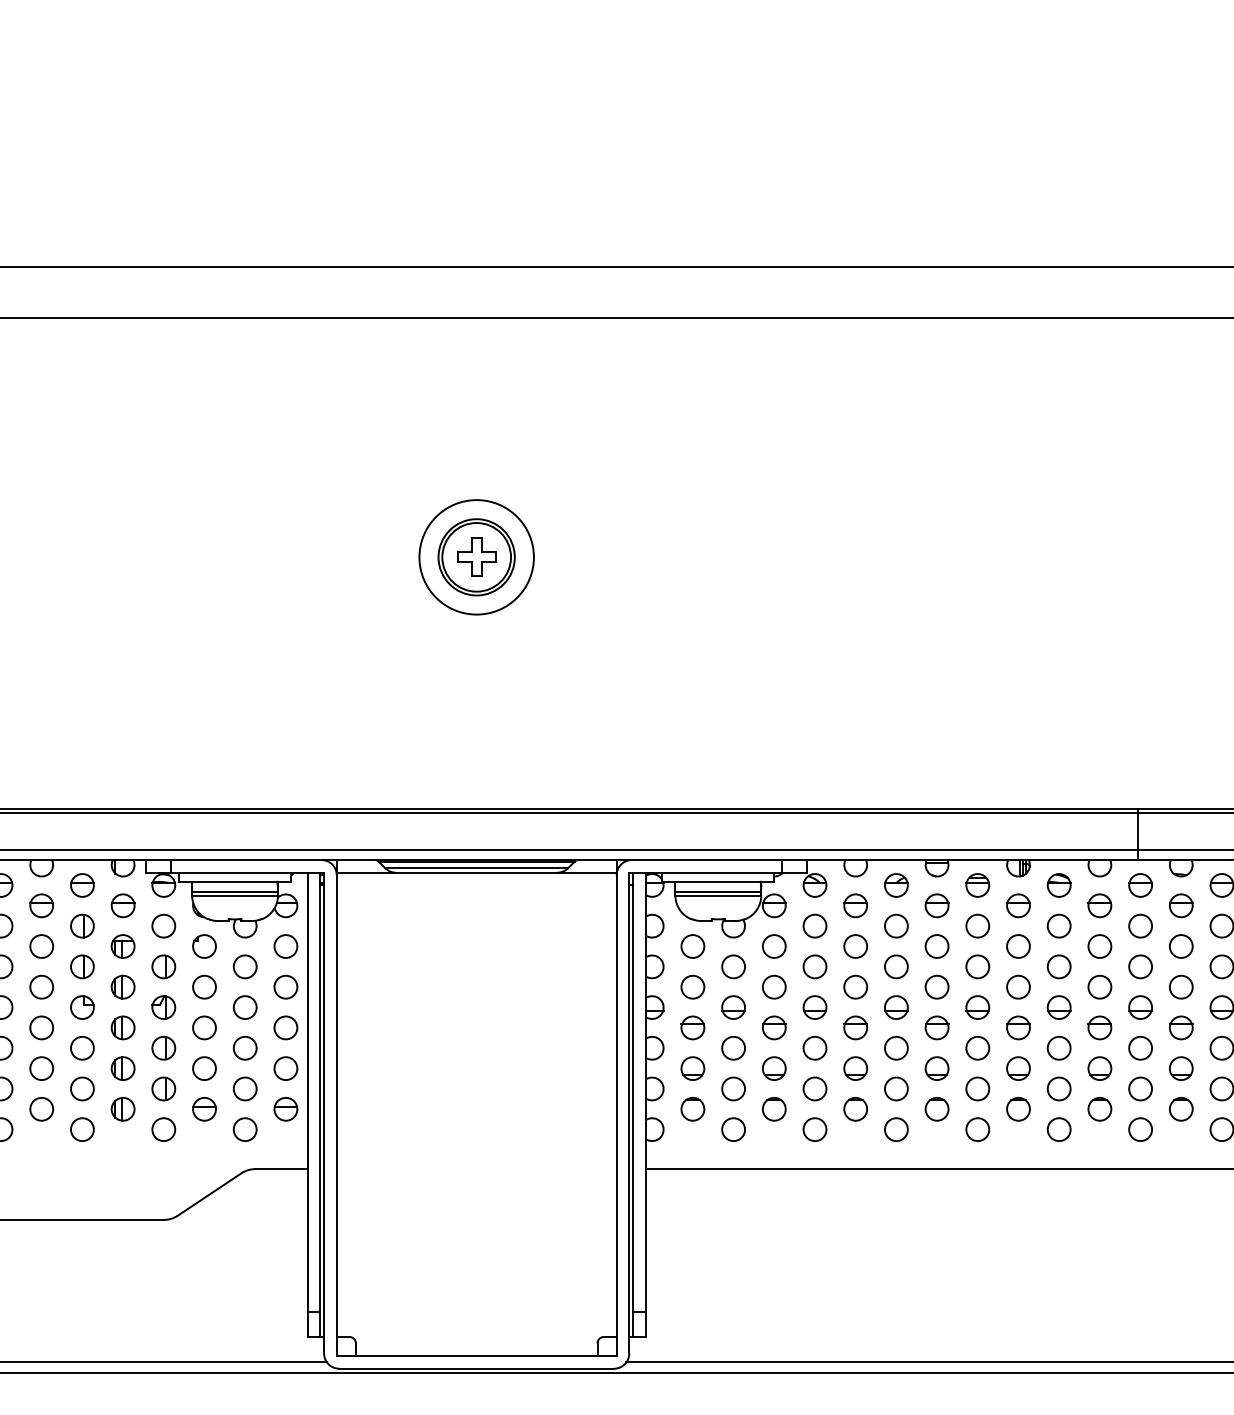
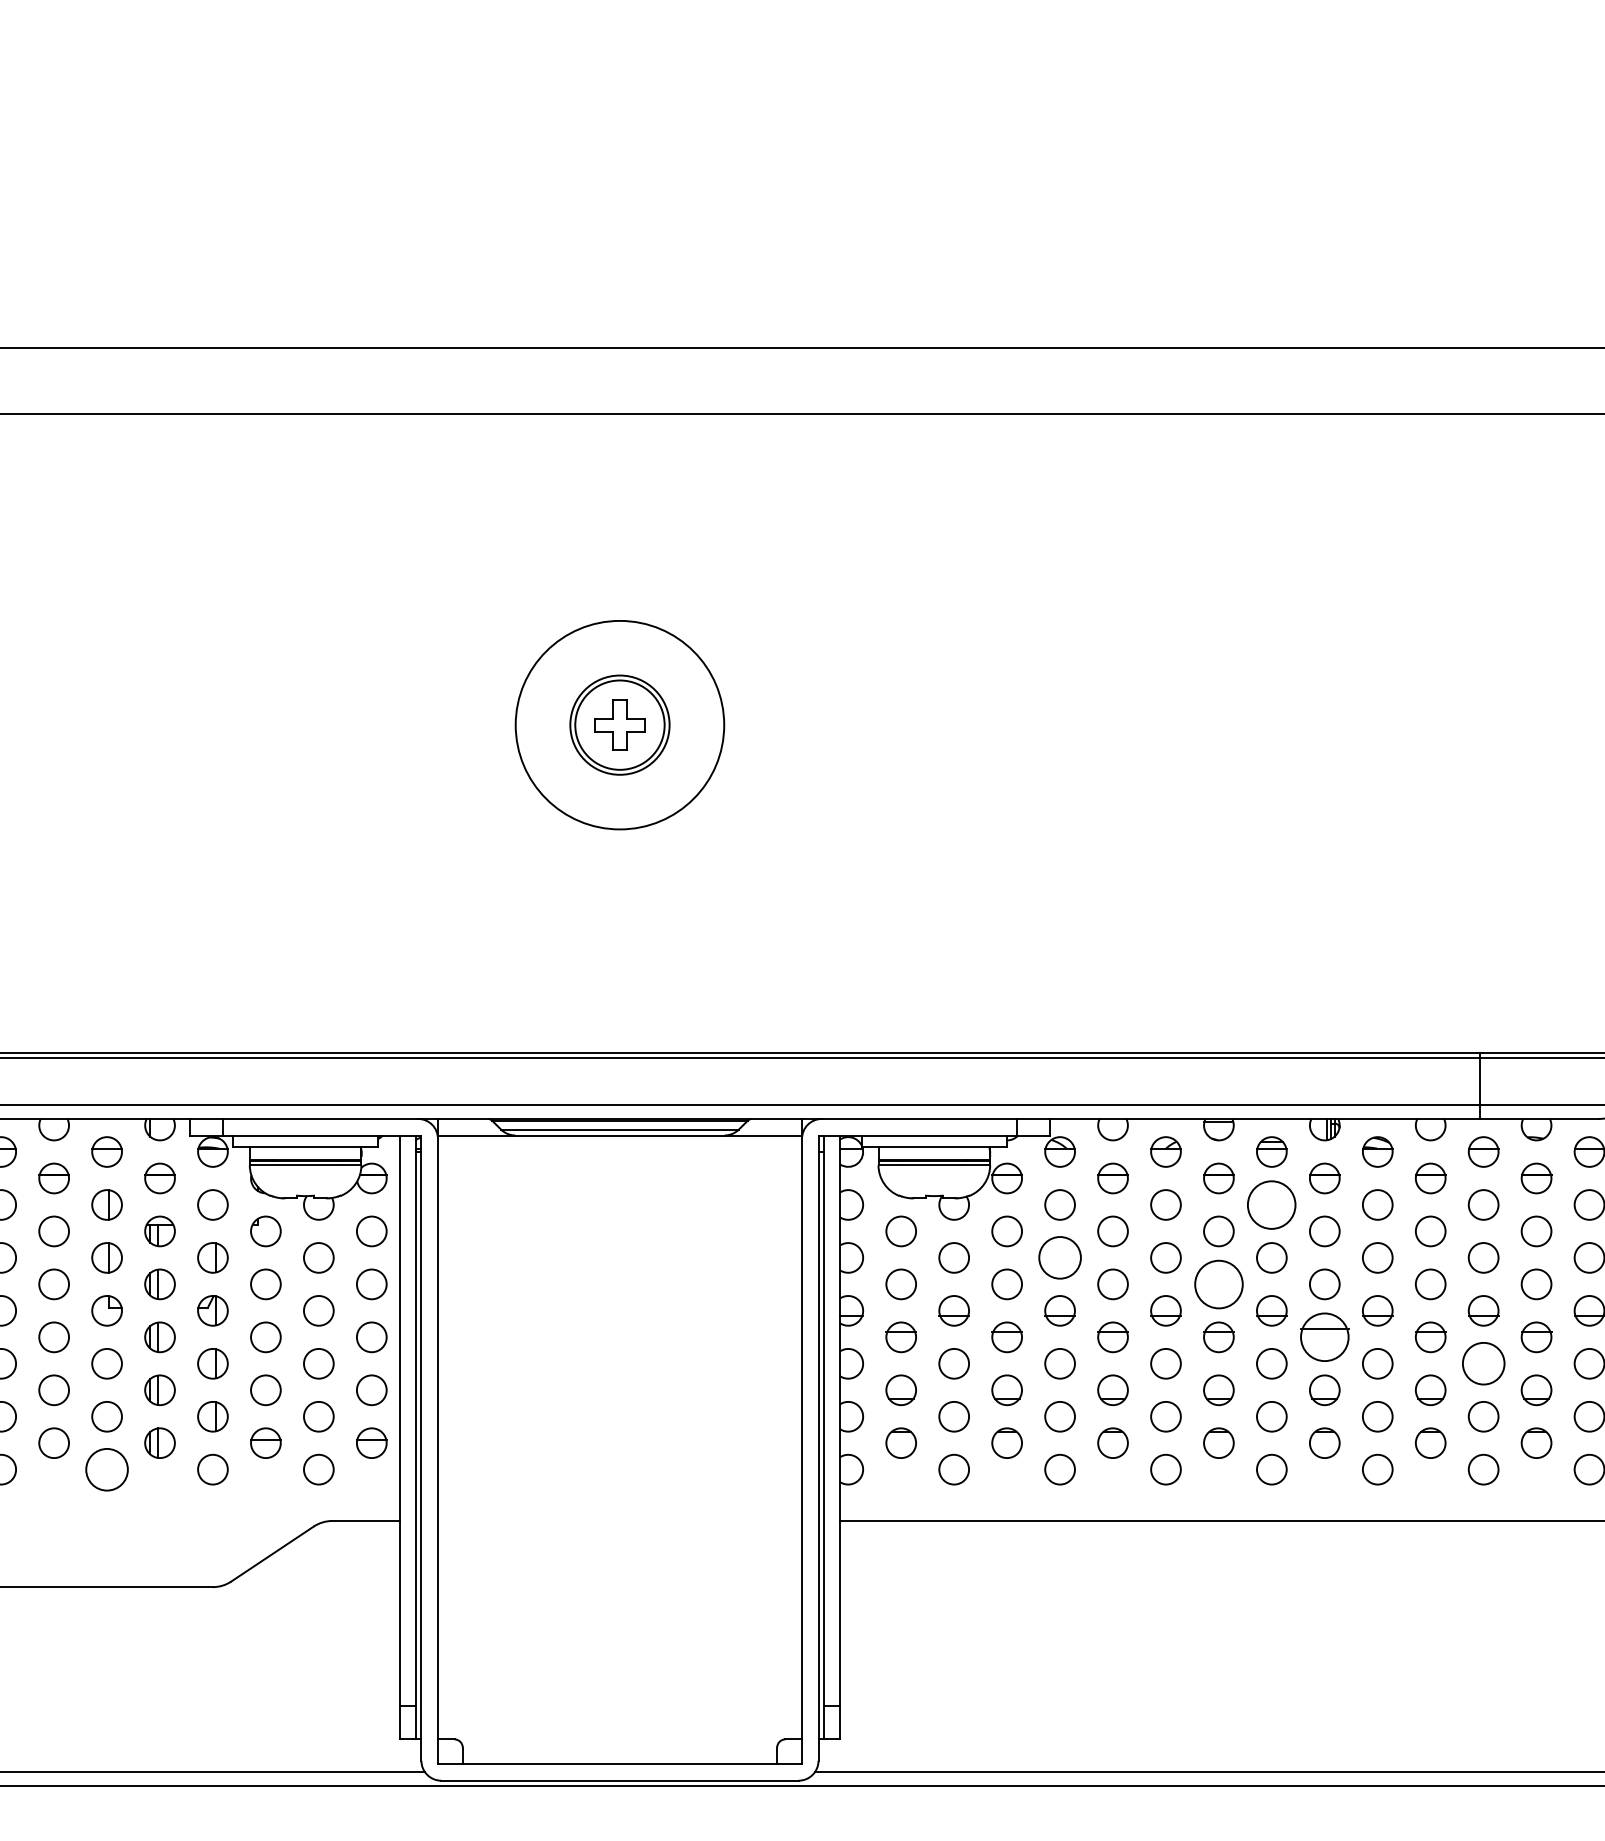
circle: (476, 557) -> (619, 725), size x1.4
circle: (977, 925) -> (1271, 1204), size x1.6
circle: (814, 966) -> (1059, 1257), size x1.4
circle: (936, 986) -> (1218, 1283), size x1.6
part: (1018, 1027) -> (1324, 1336), size x1.6
circle: (1140, 1048) -> (1483, 1364), size x1.4
circle: (82, 1129) -> (107, 1469), size x1.4

